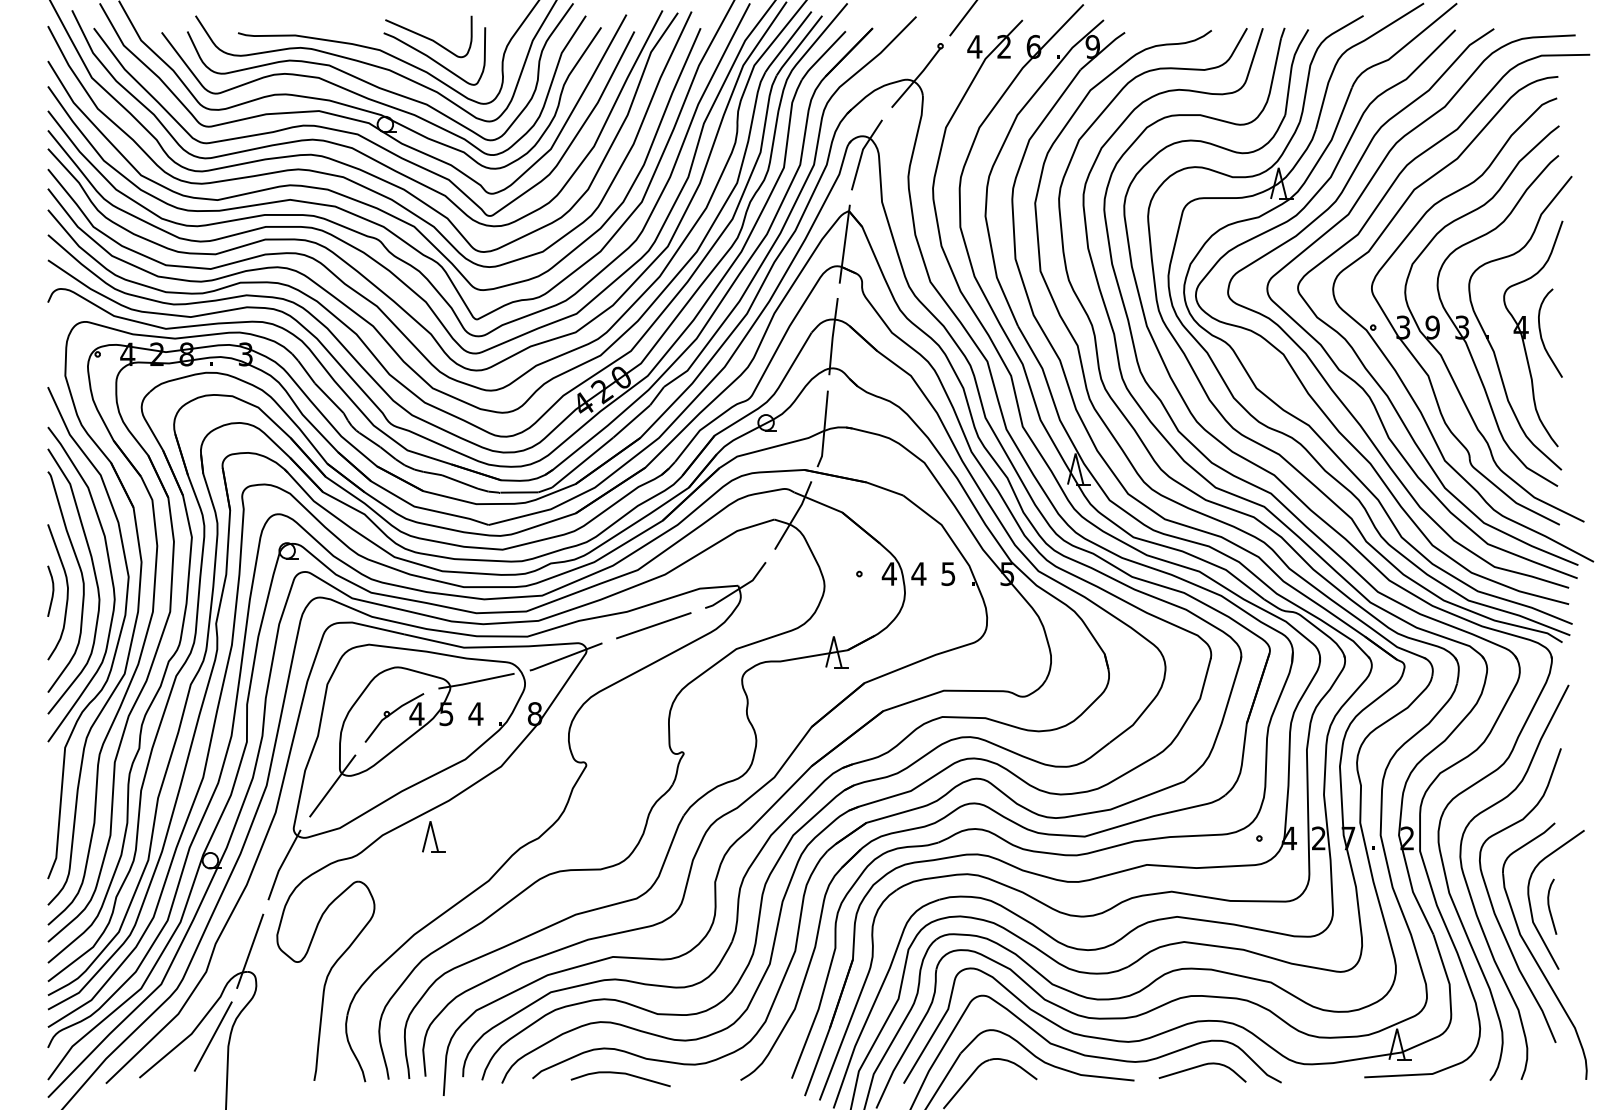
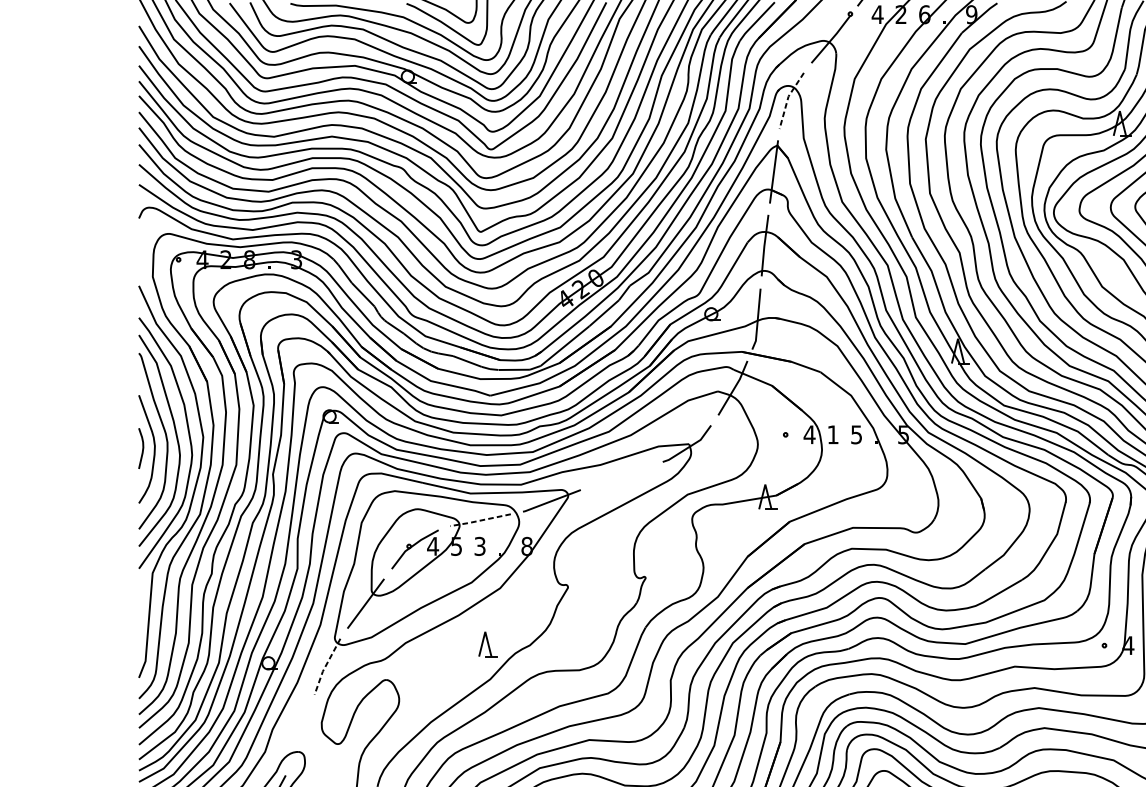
line: (862, 152) -> (788, 98), solid -> dashed
text: (918, 573) -> (832, 434), 4 -> 1
line: (653, 625) -> (621, 475), removed
line: (475, 681) -> (479, 520), solid -> dashed
text: (475, 714) -> (479, 546), 4 -> 3
part: (433, 836) -> (487, 644), moved
line: (282, 864) -> (325, 666), solid -> dashed
line: (250, 950) -> (300, 734), removed

